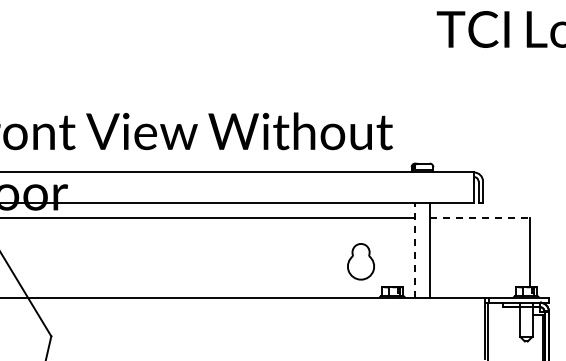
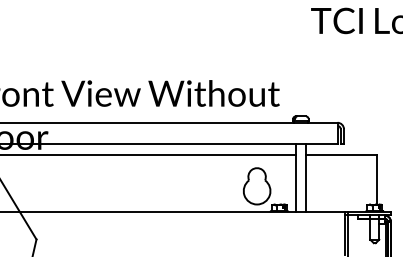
line: (479, 218) -> (341, 155), dashed -> solid
line: (414, 250) -> (295, 178), dashed -> solid
part: (360, 261) -> (256, 186), size x1.43

